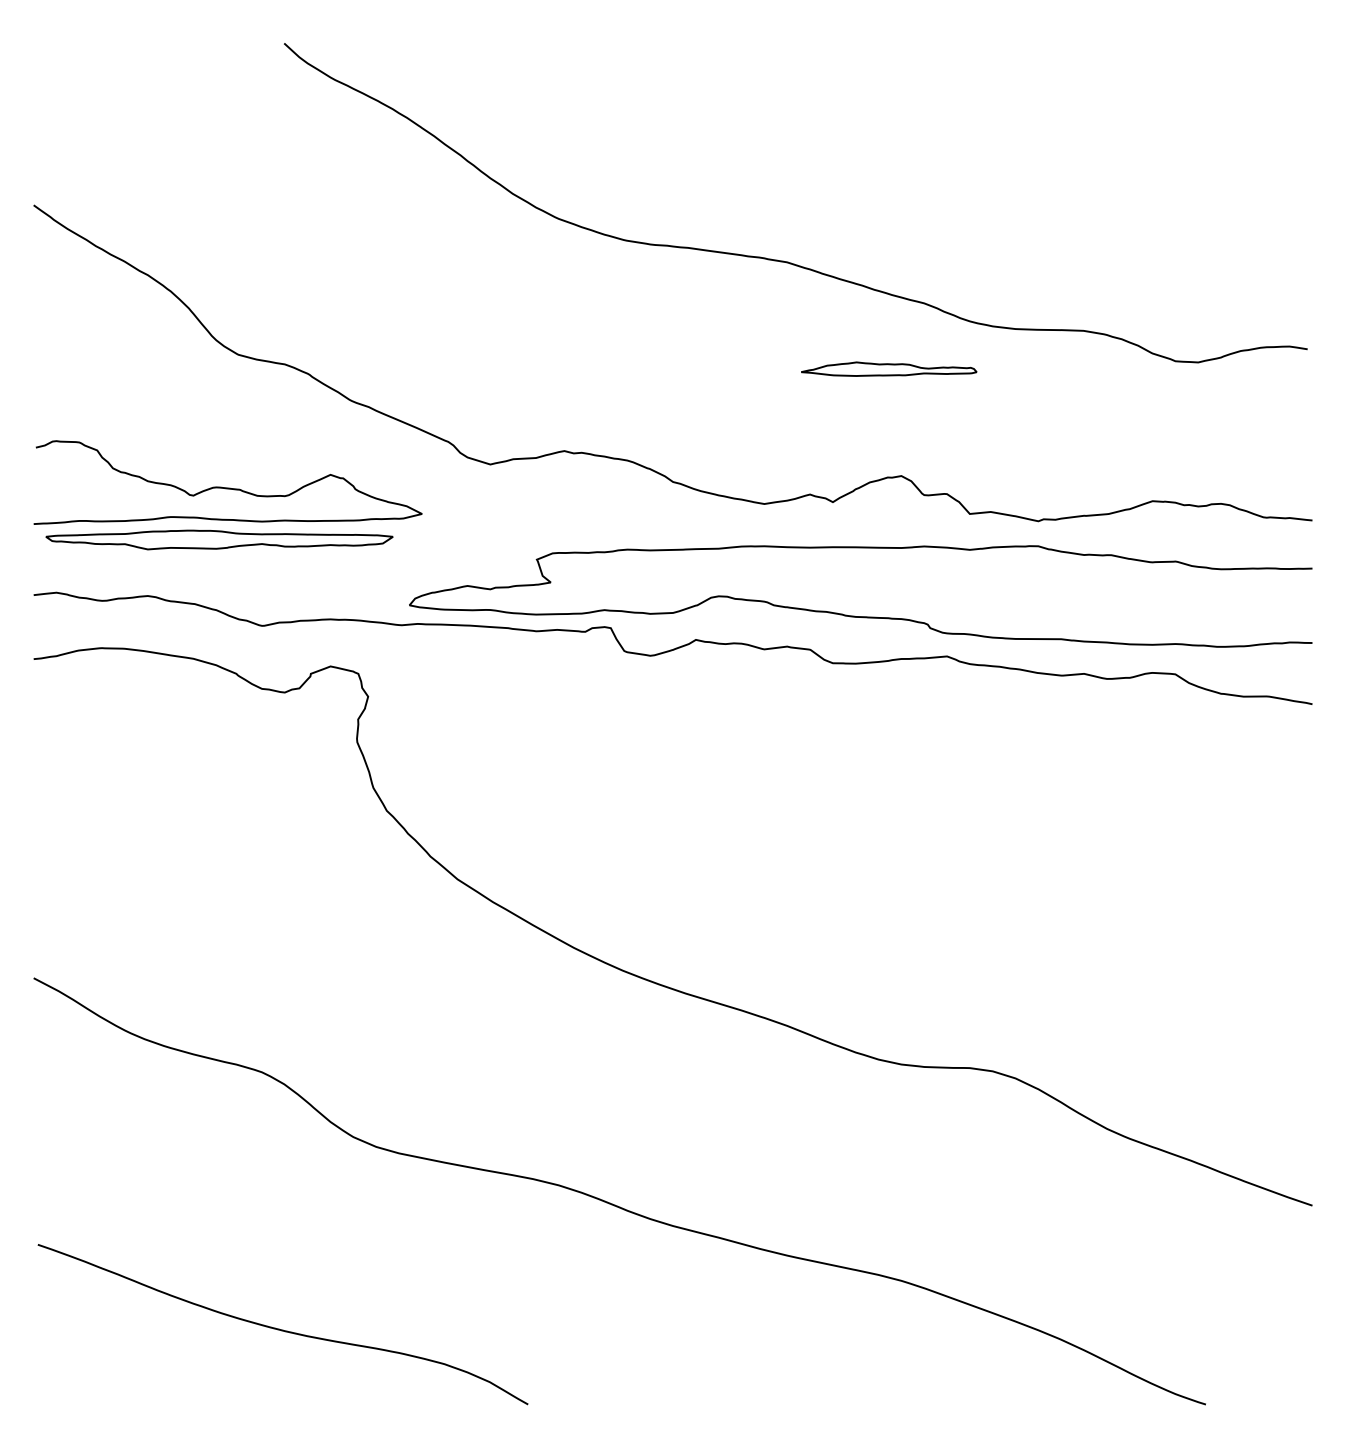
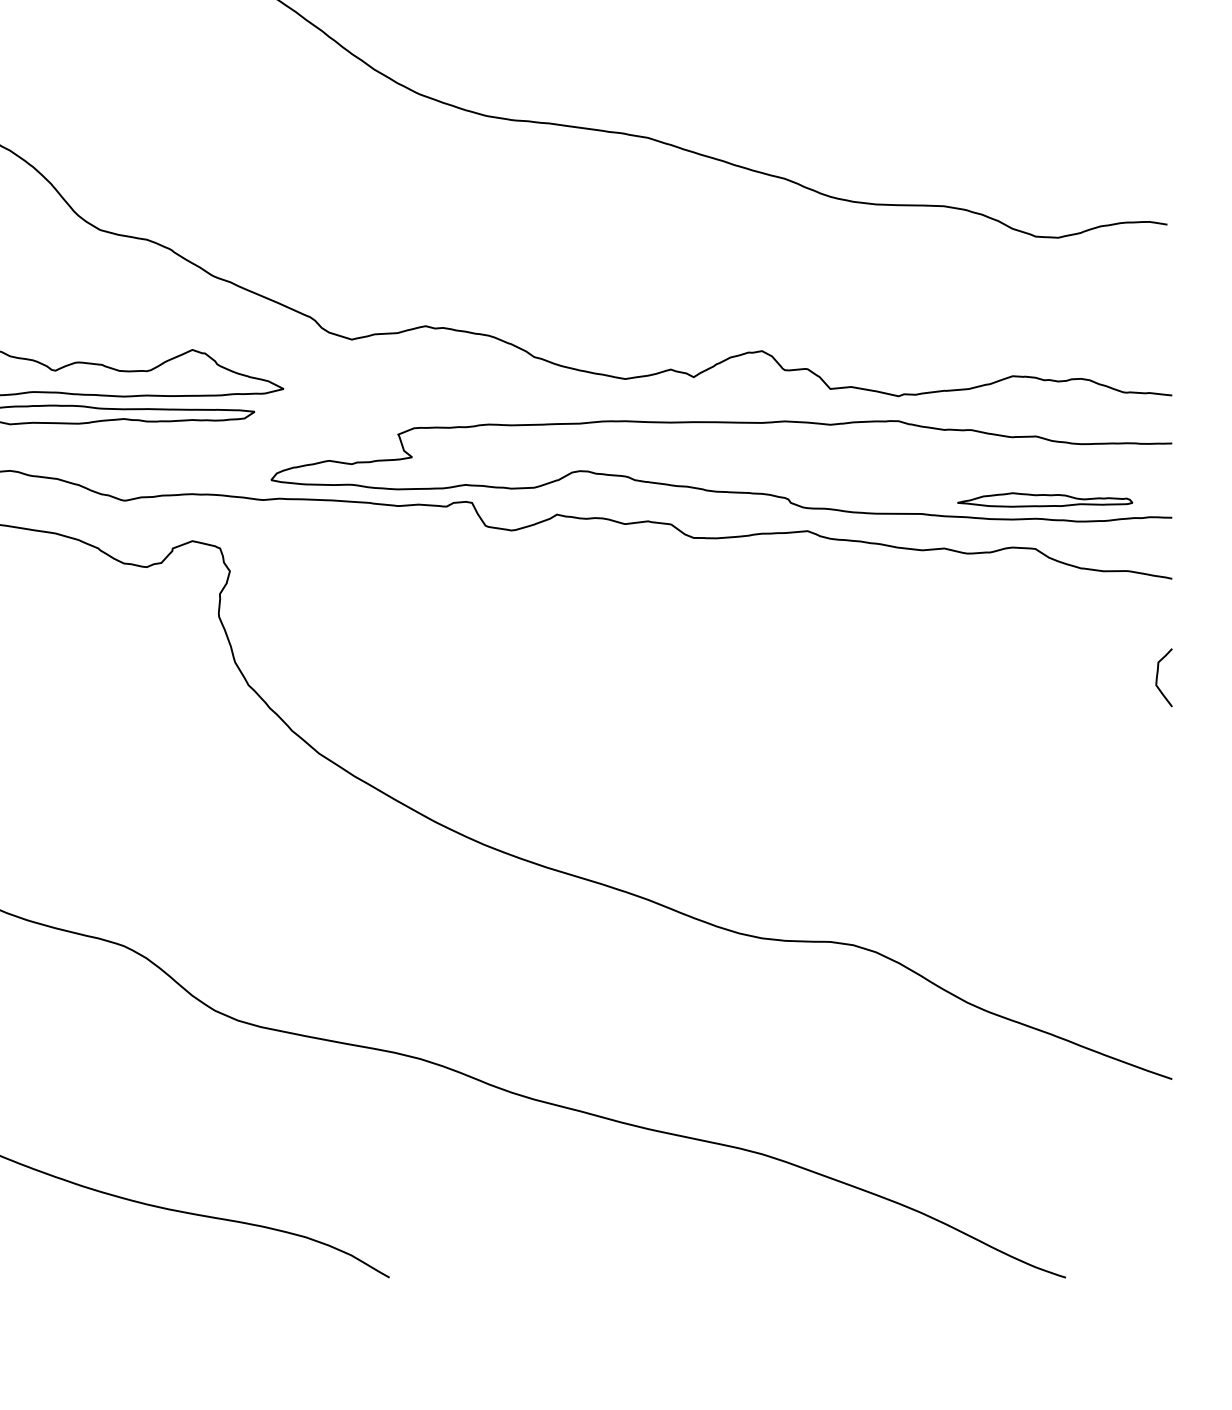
part: (889, 368) -> (1045, 499), moved
curve: (1298, 802) -> (1158, 676), added

